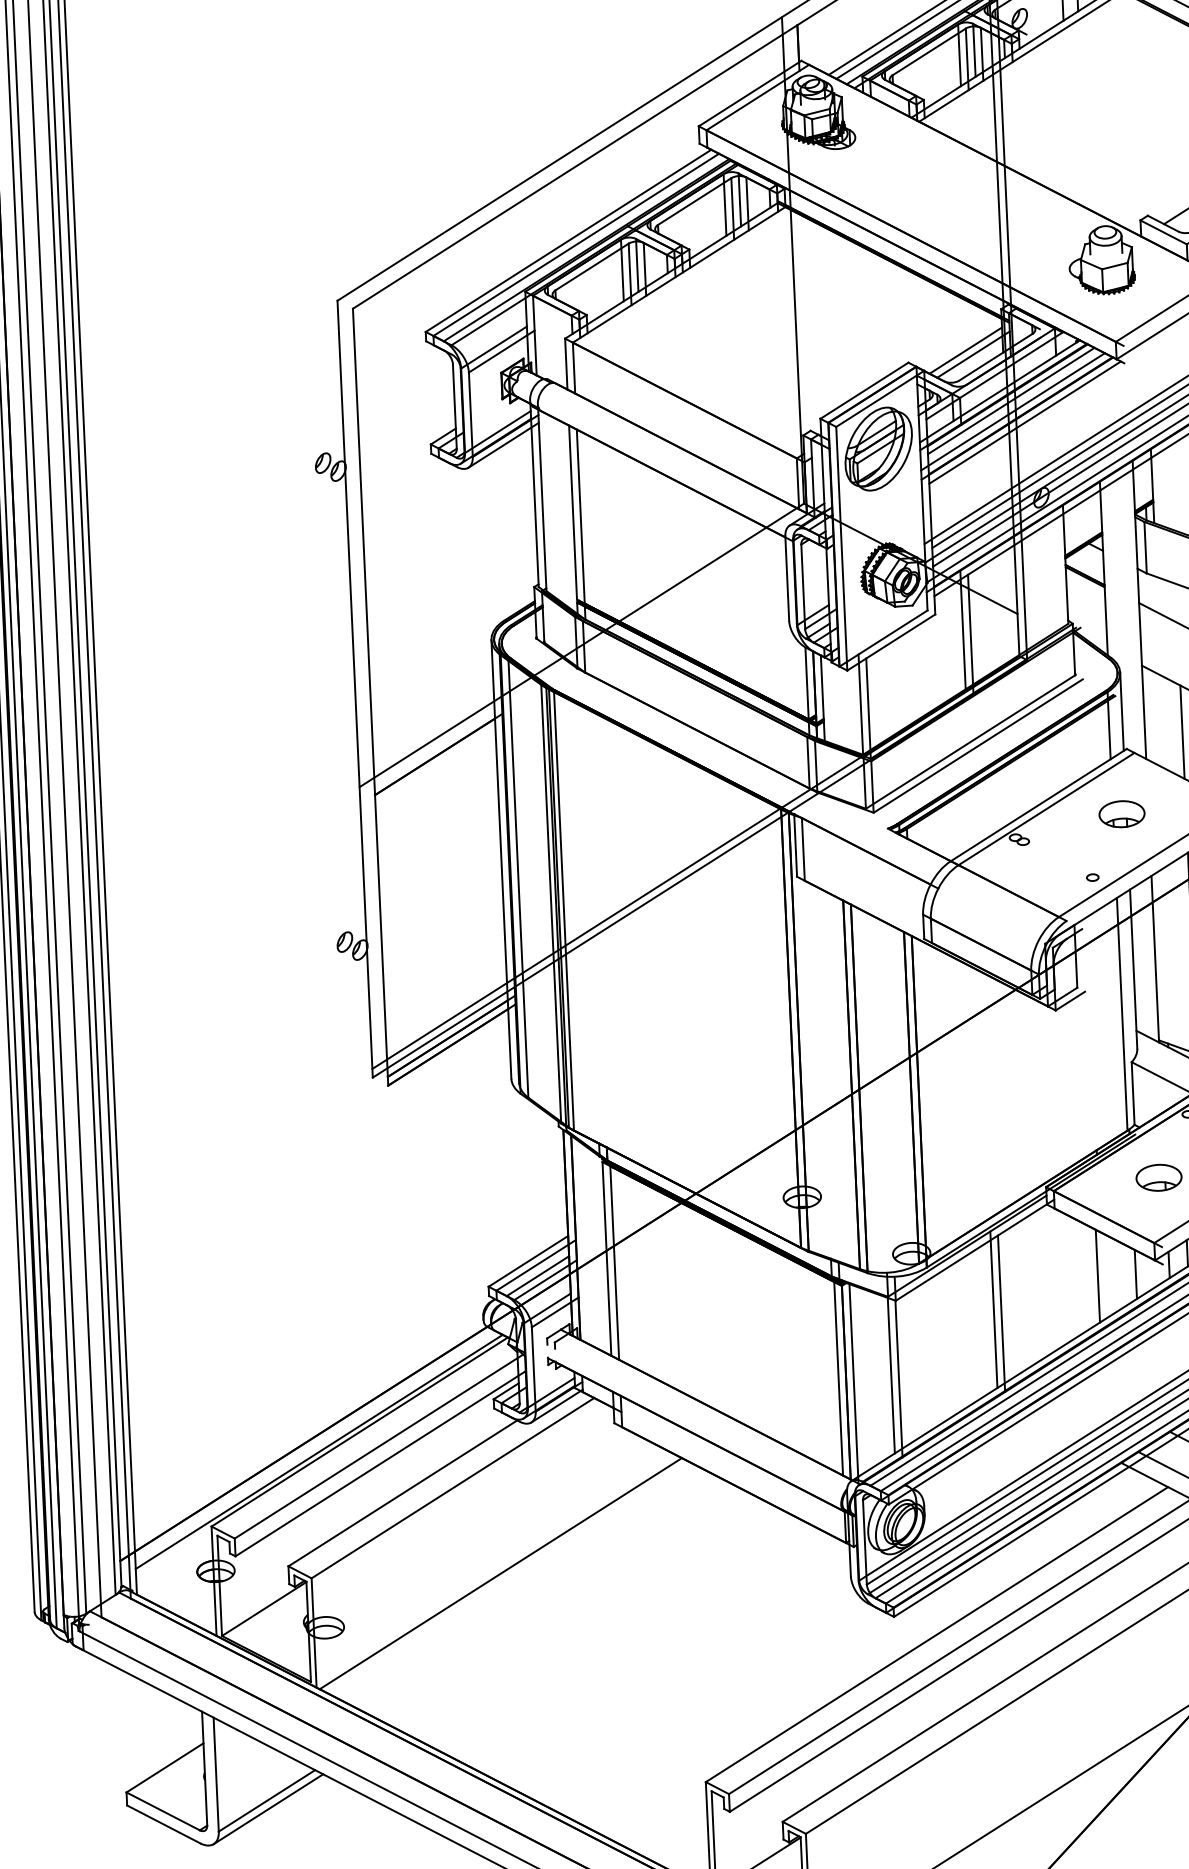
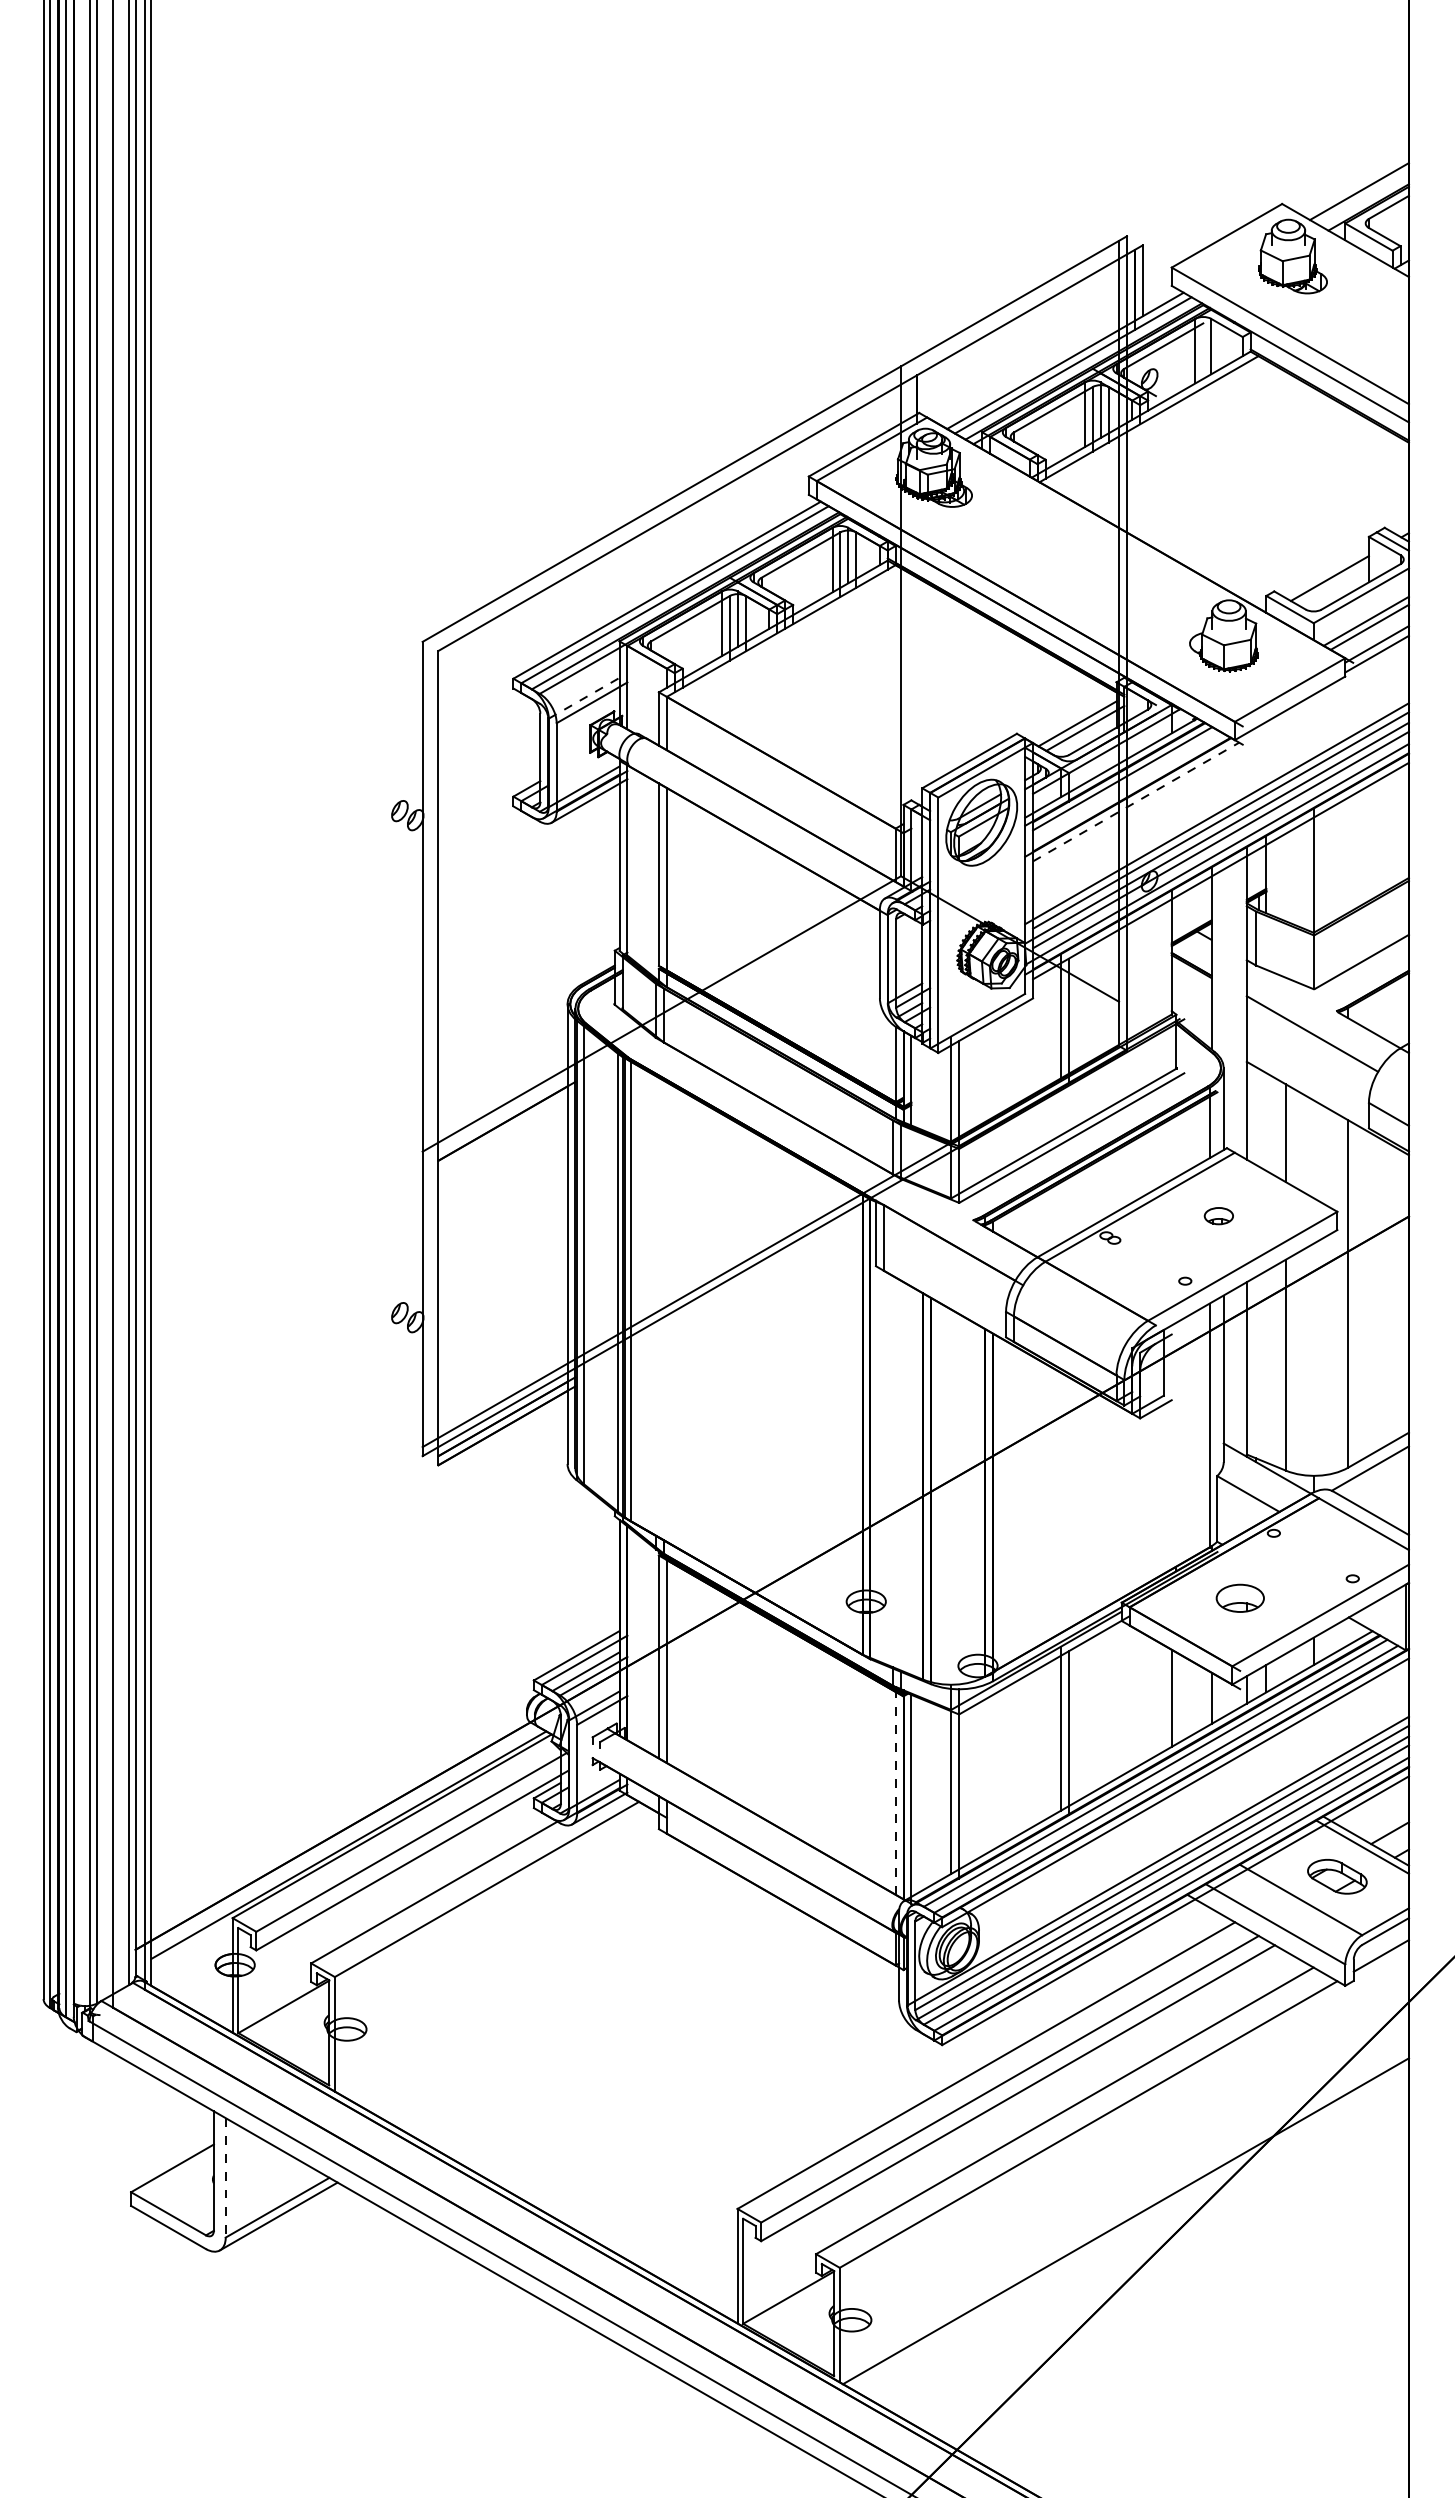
line: (494, 347) -> (584, 698), solid -> dashed
line: (1012, 412) -> (1123, 790), removed
line: (1025, 423) -> (1136, 802), solid -> dashed
part: (1121, 813) -> (1218, 1215), size x0.6
line: (838, 1377) -> (895, 1792), solid -> dashed
line: (500, 1573) -> (532, 1980), removed
line: (215, 1774) -> (225, 2177), solid -> dashed

